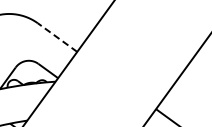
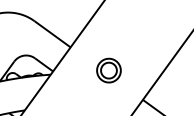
line: (57, 37) -> (52, 34), dashed -> solid
part: (118, 77) -> (108, 70), added

